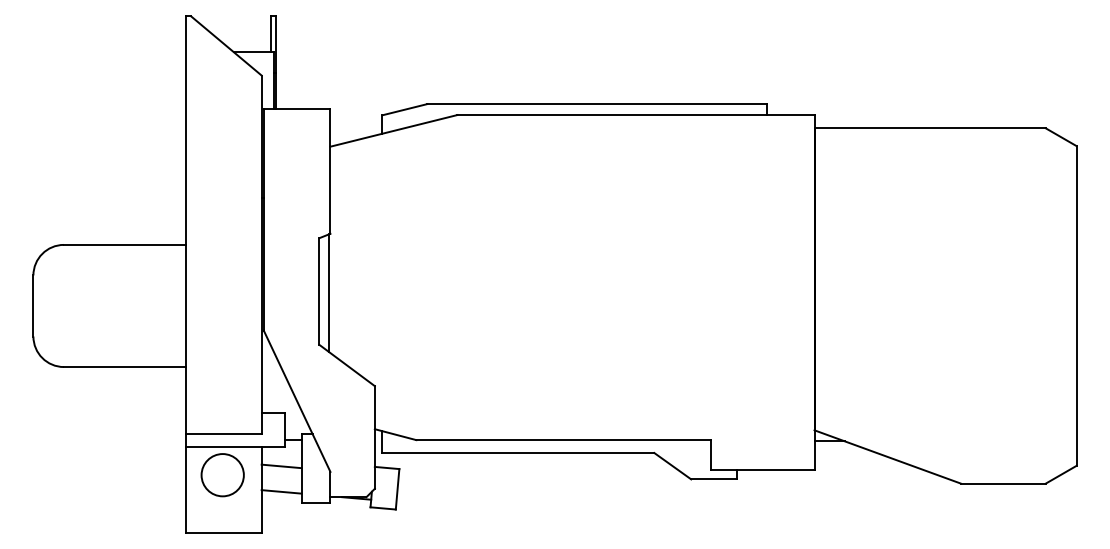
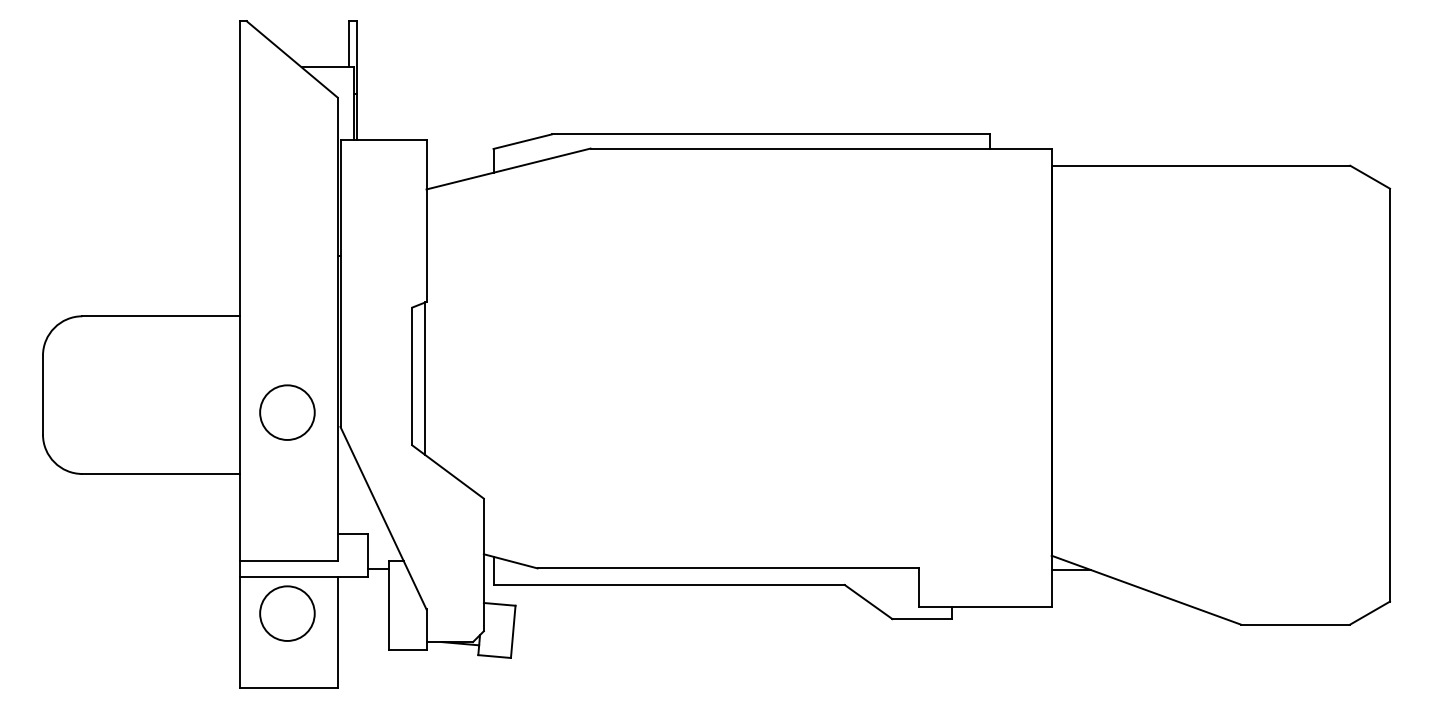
circle: (222, 319) -> (287, 412), added
line: (281, 466) -> (363, 602), removed
line: (281, 491) -> (363, 634), removed

